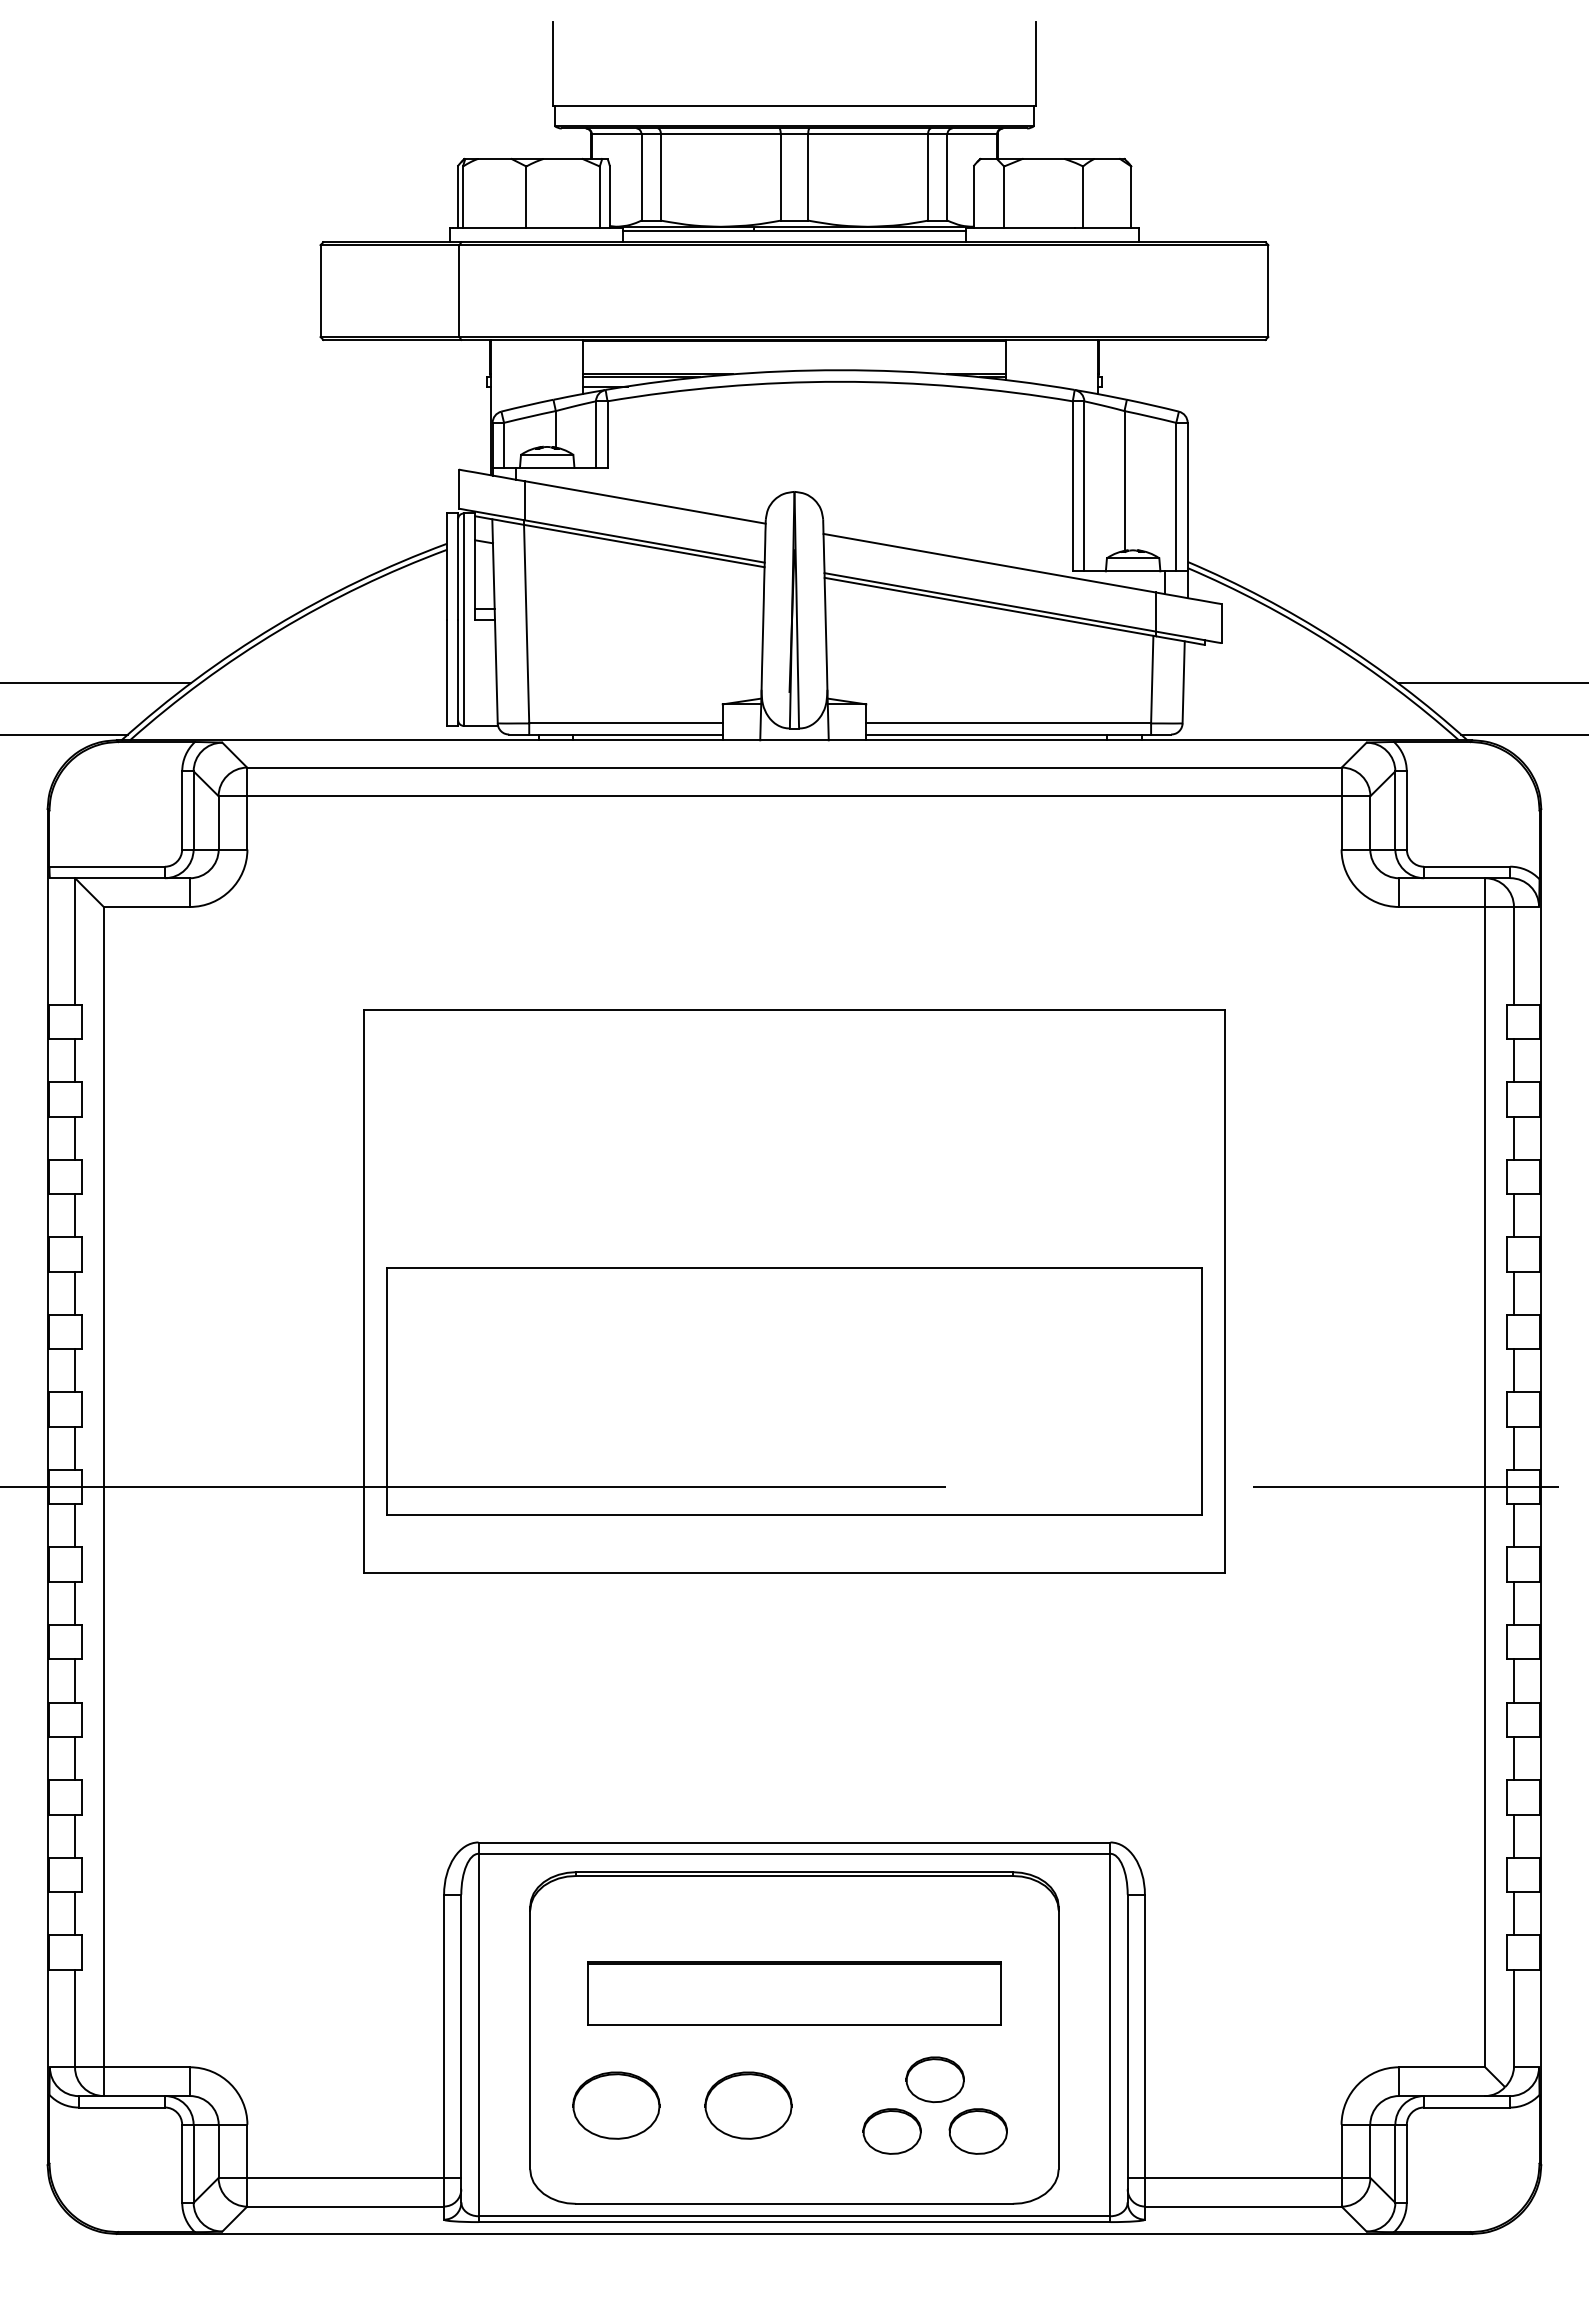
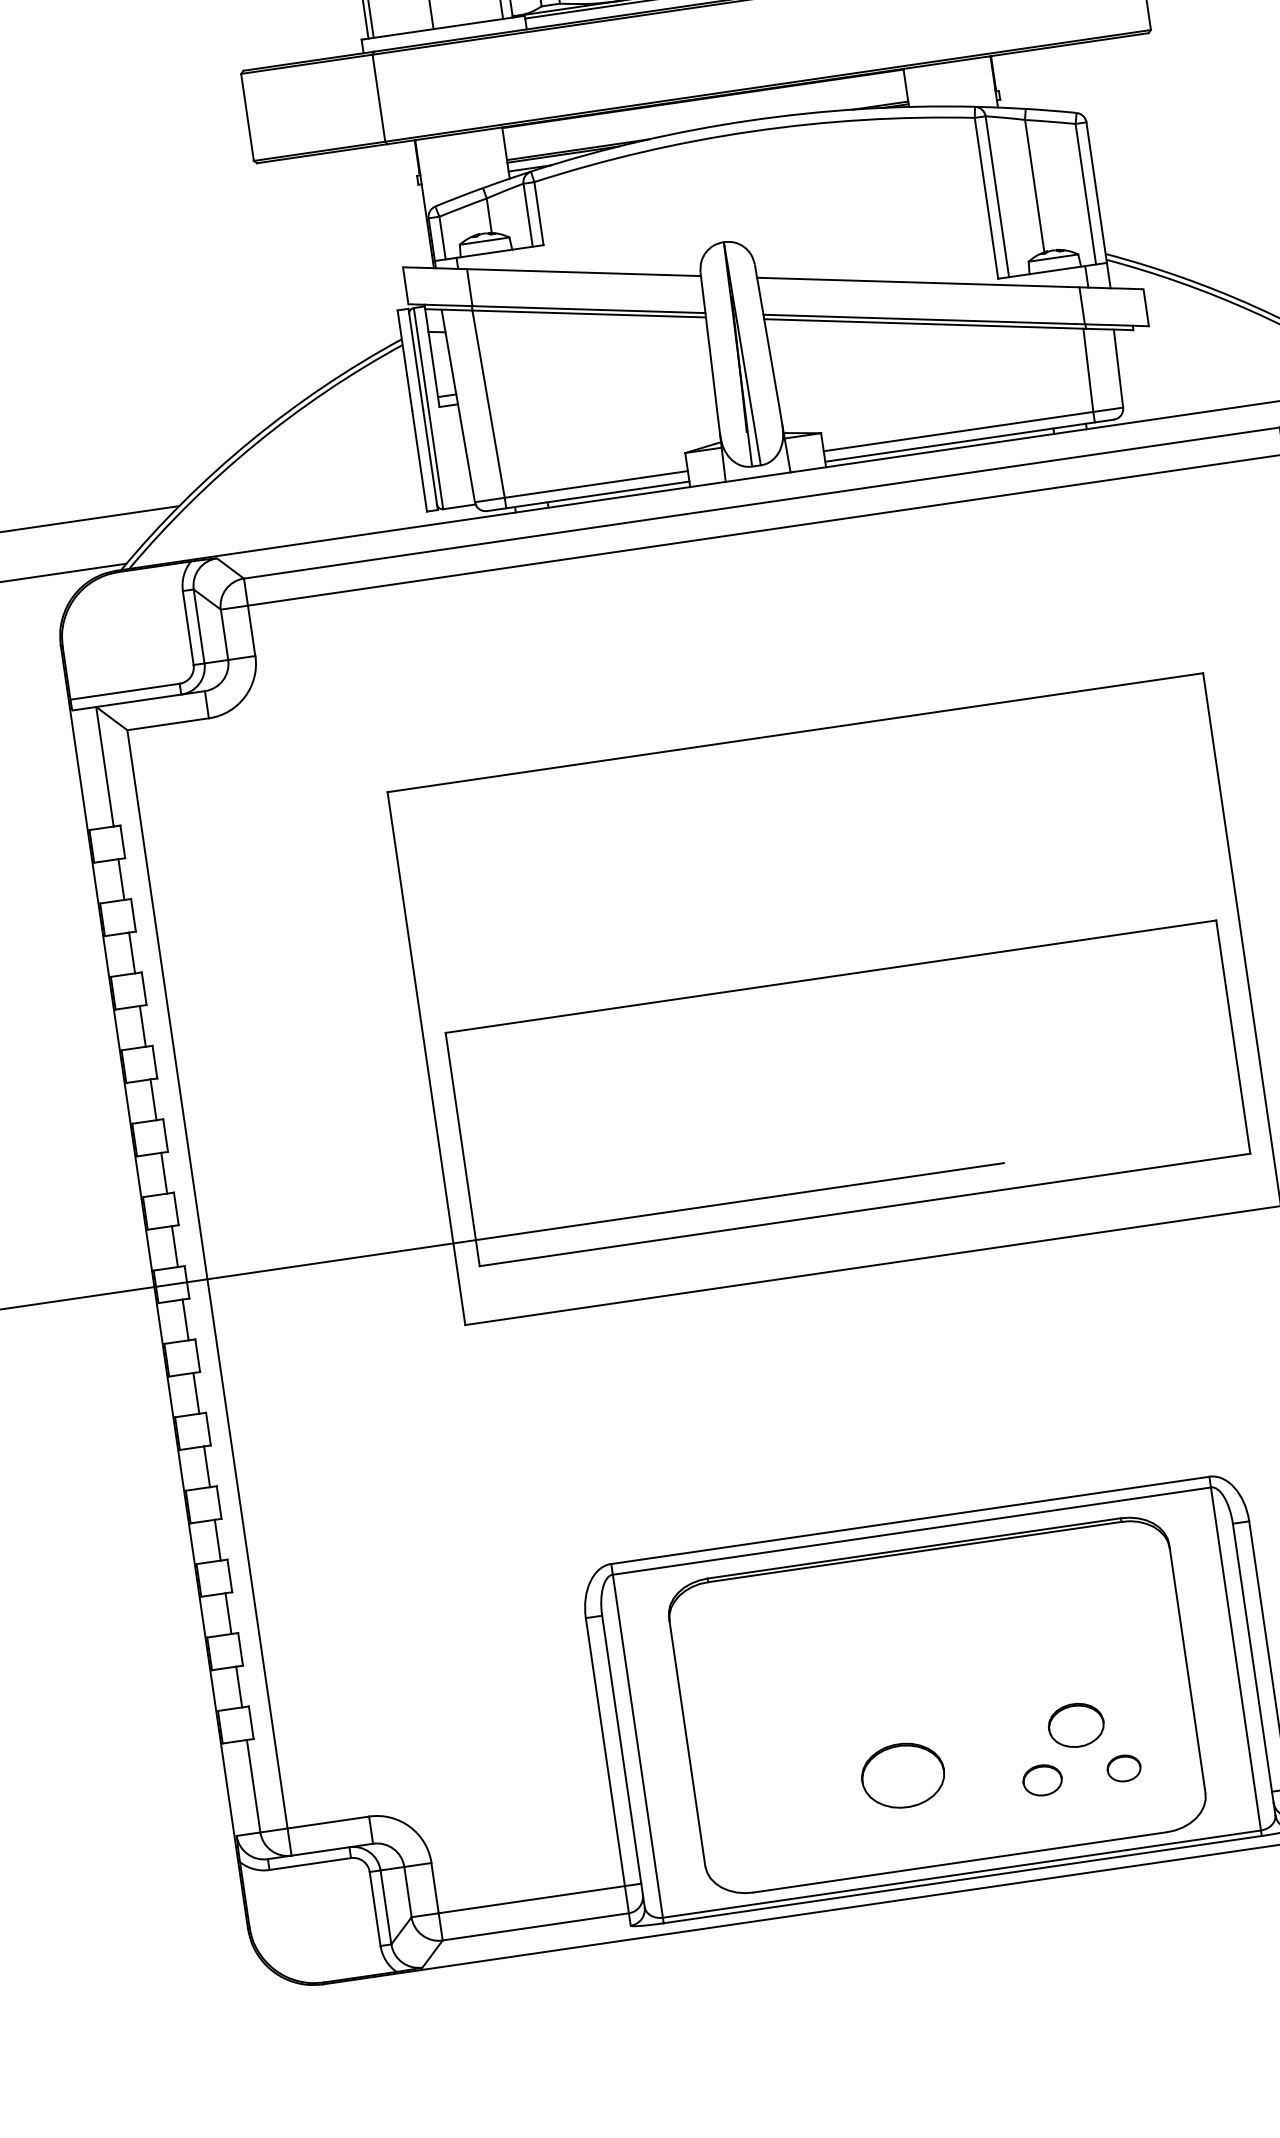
part: (794, 1993) -> (931, 1663), removed
part: (616, 2105) -> (778, 1793), removed
part: (891, 2131) -> (1042, 1780), size x0.7
part: (977, 2131) -> (1123, 1768), size x0.6

